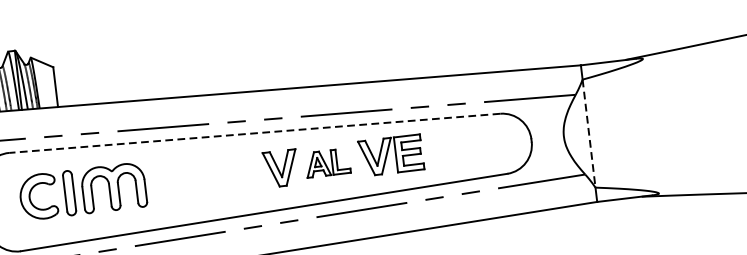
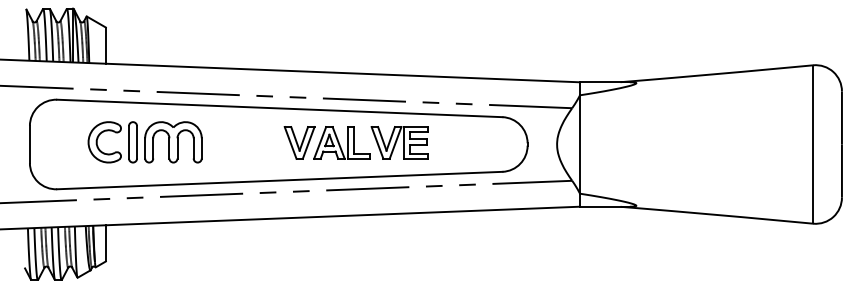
line: (254, 133) -> (279, 108), dashed -> solid
line: (589, 134) -> (580, 145), dashed -> solid
part: (326, 162) -> (341, 142), size x1.43
part: (82, 191) -> (144, 142), moved

